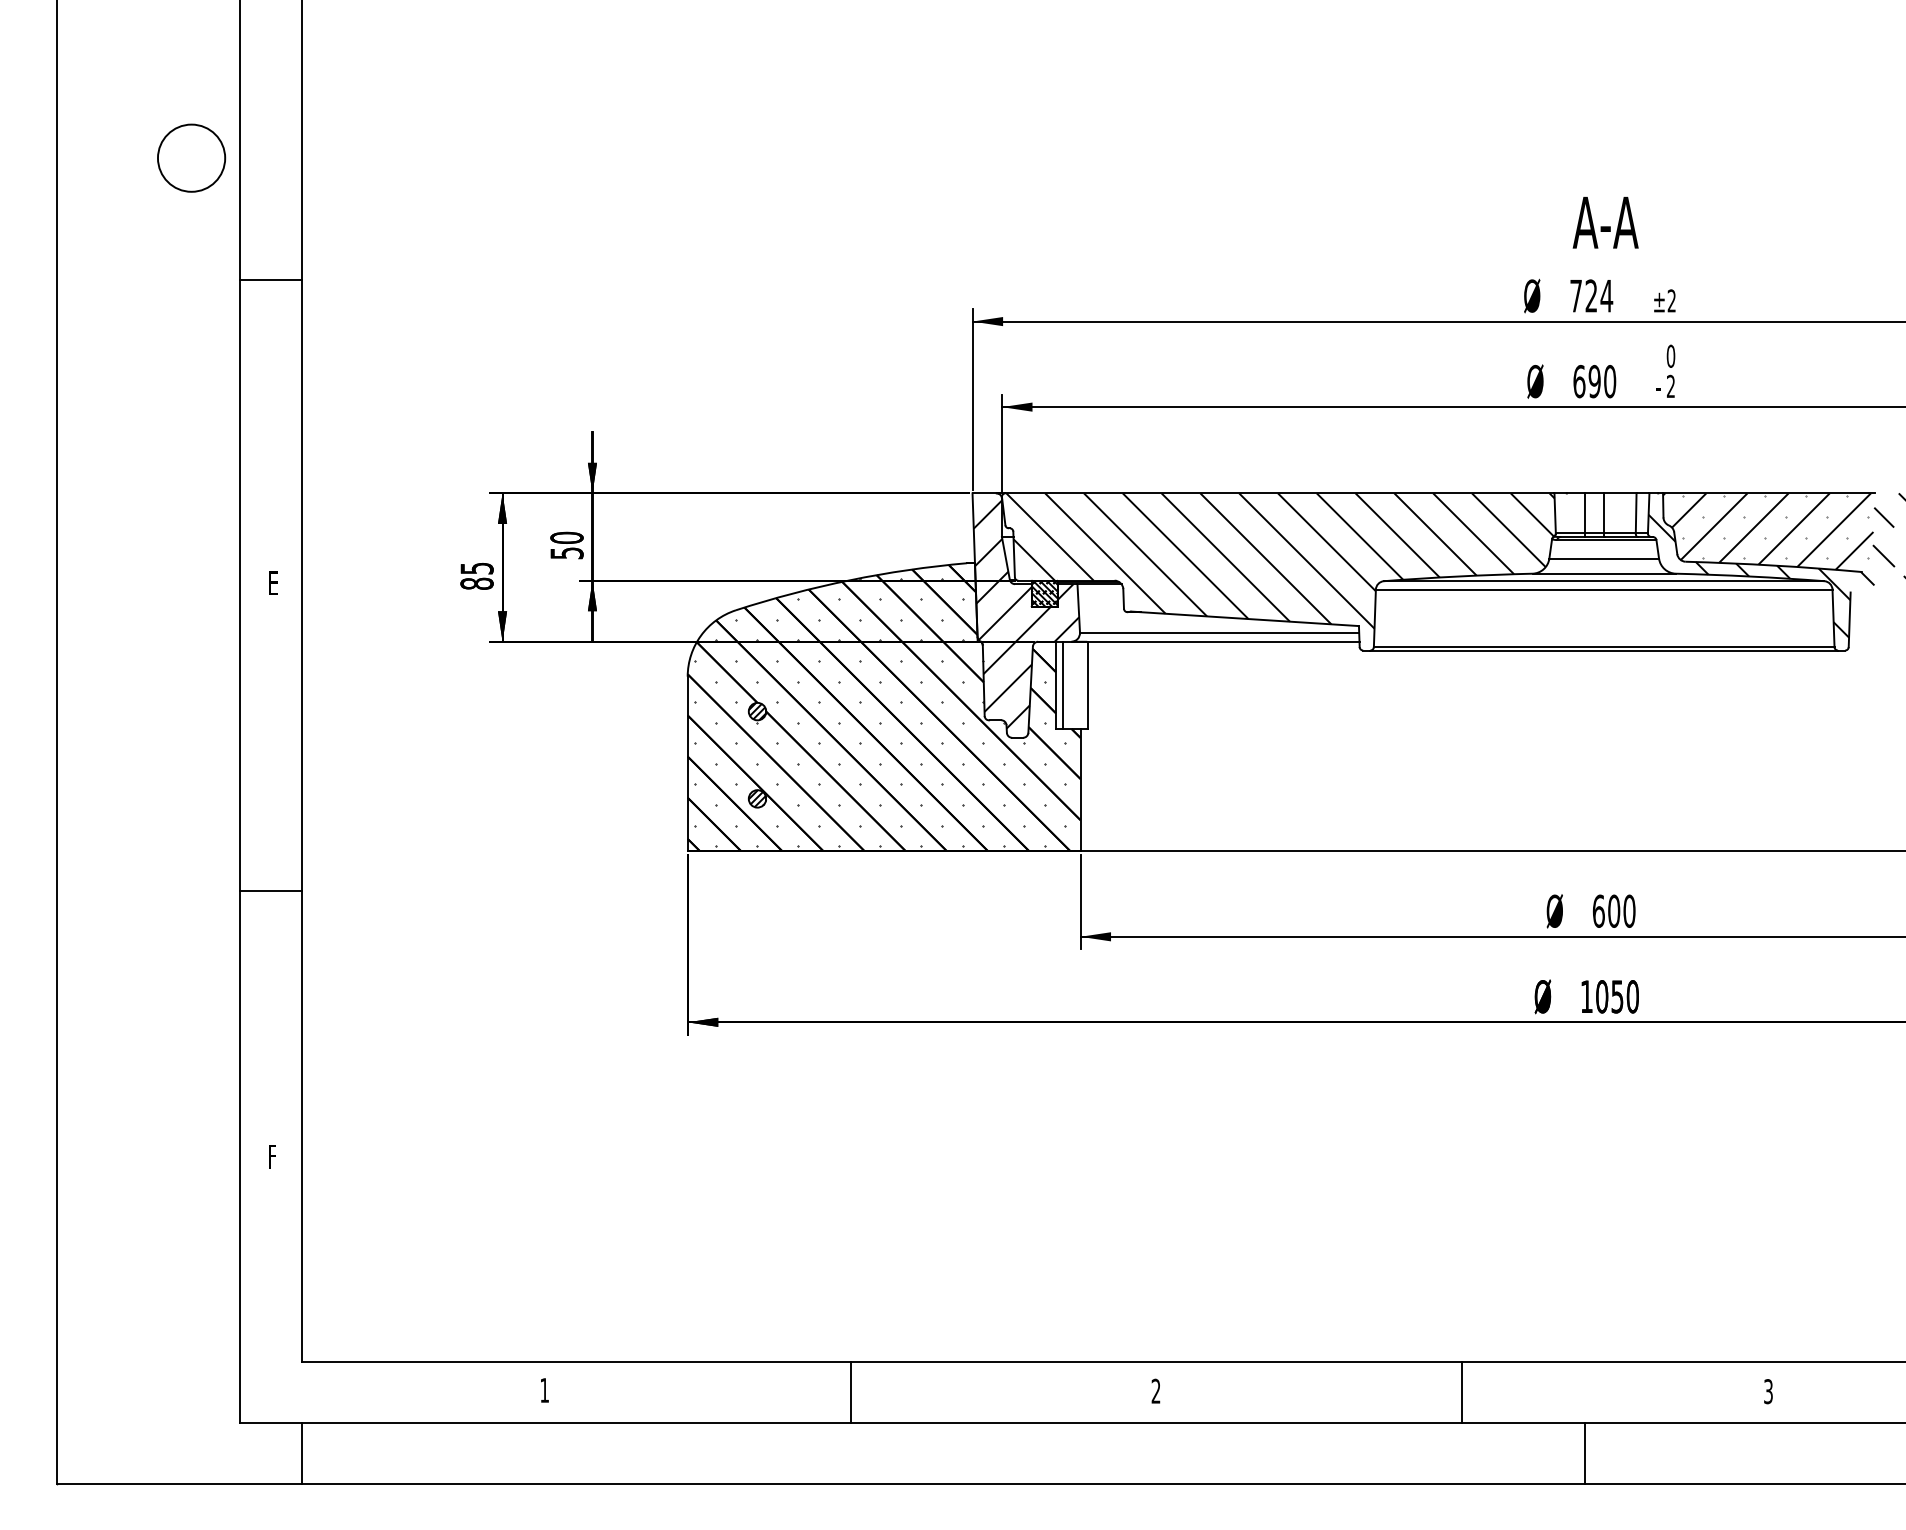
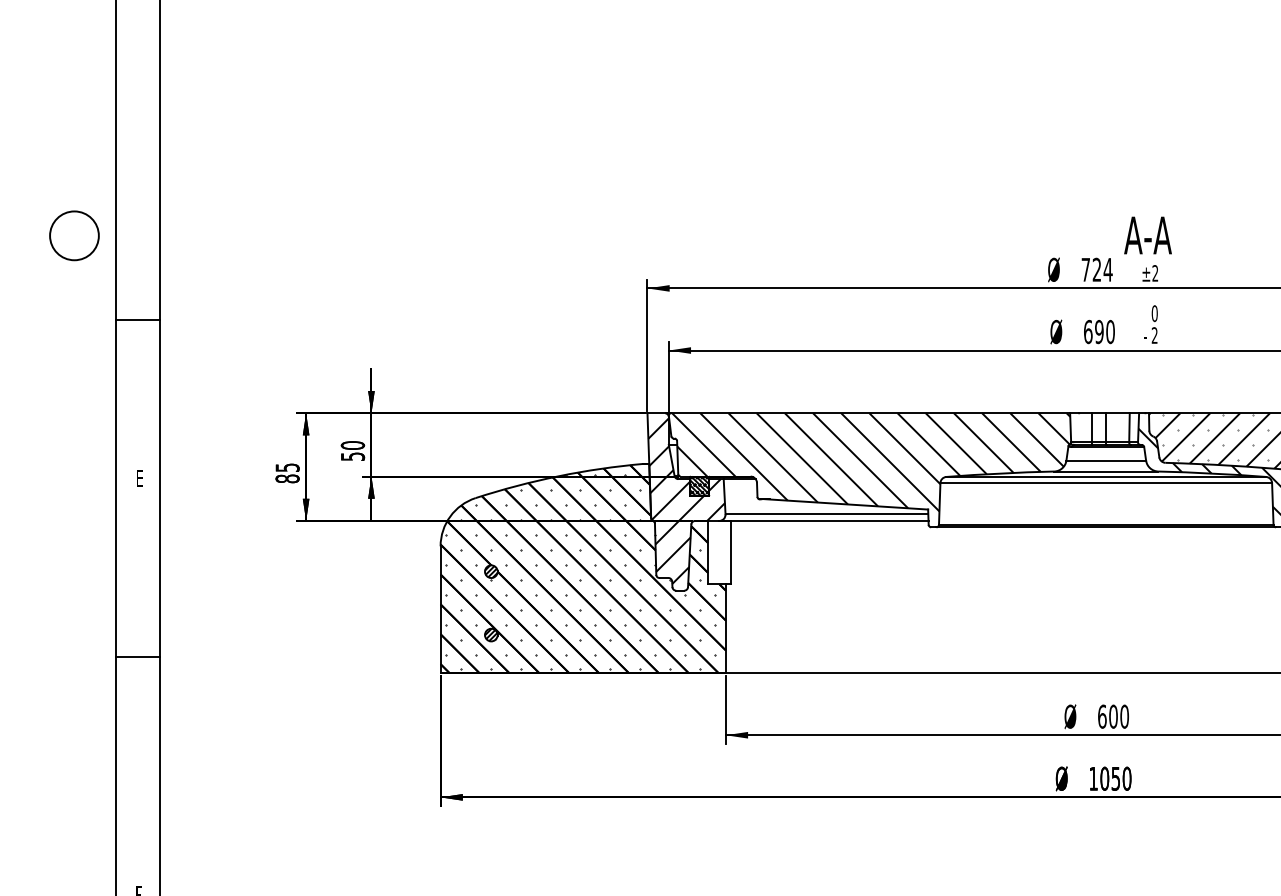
circle: (191, 157) -> (74, 235), moved
text: (1605, 222) -> (1147, 235), moved
line: (270, 280) -> (137, 320), moved
line: (1063, 685) -> (713, 552), removed
line: (270, 891) -> (137, 656), moved

